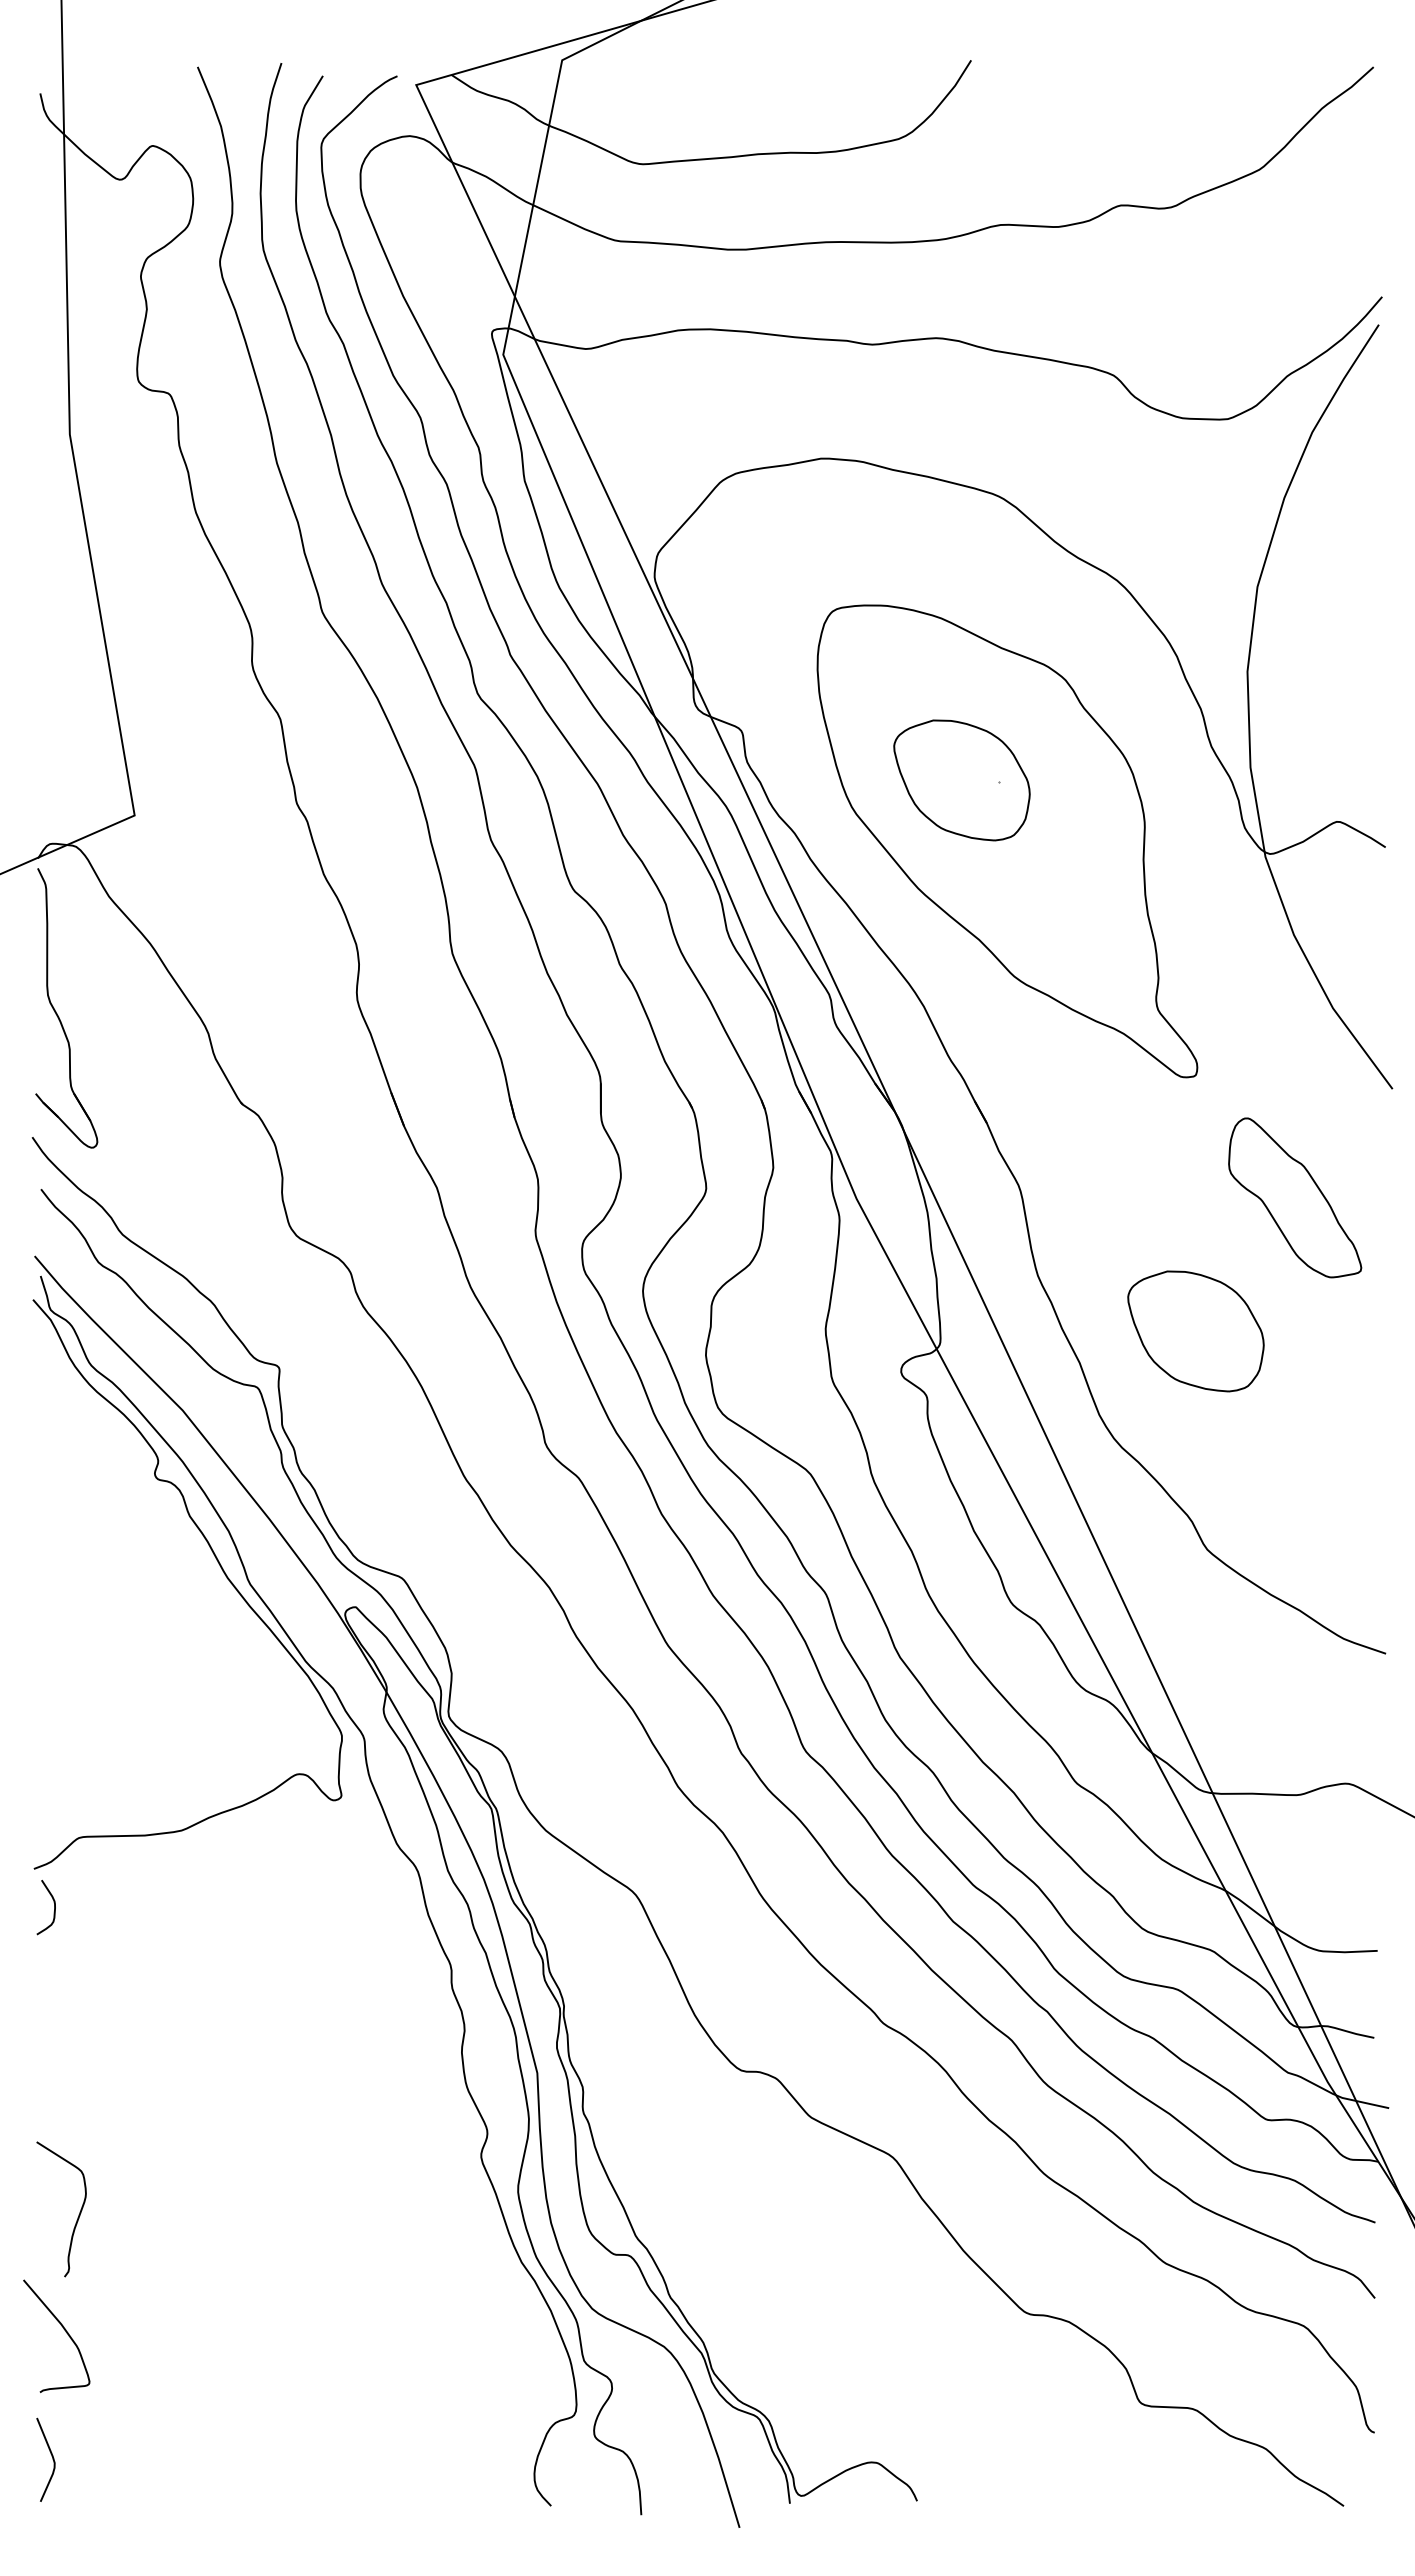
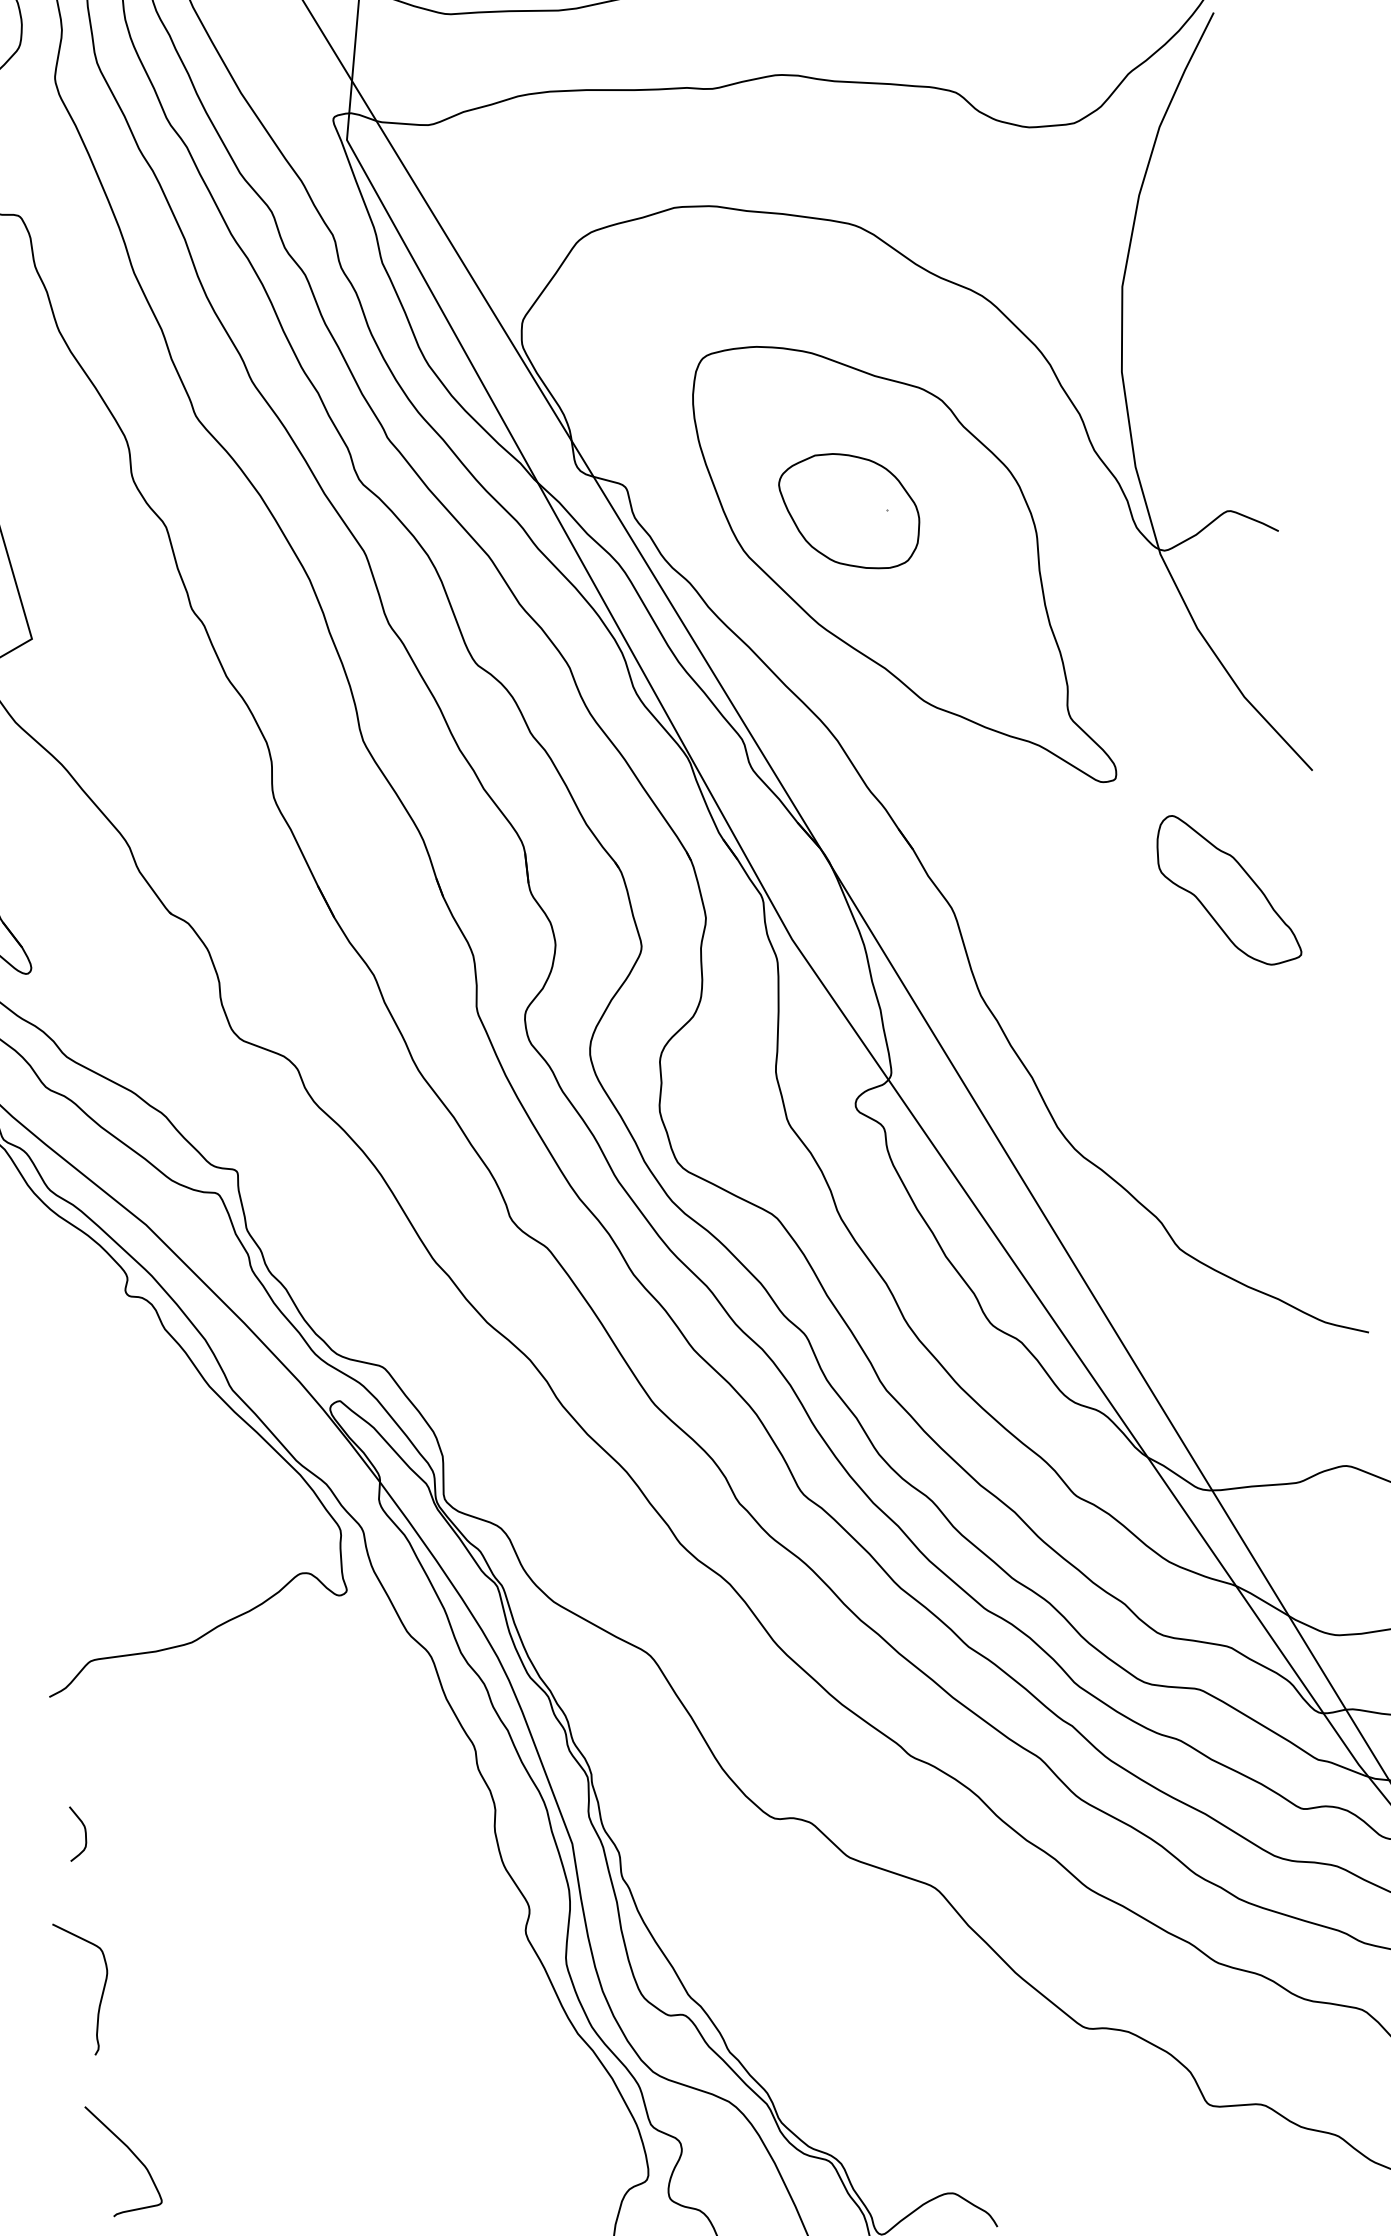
part: (1195, 1331) -> (1143, 1033), removed
curve: (54, 1907) -> (85, 1832), moved
curve: (78, 2214) -> (102, 1991), moved

